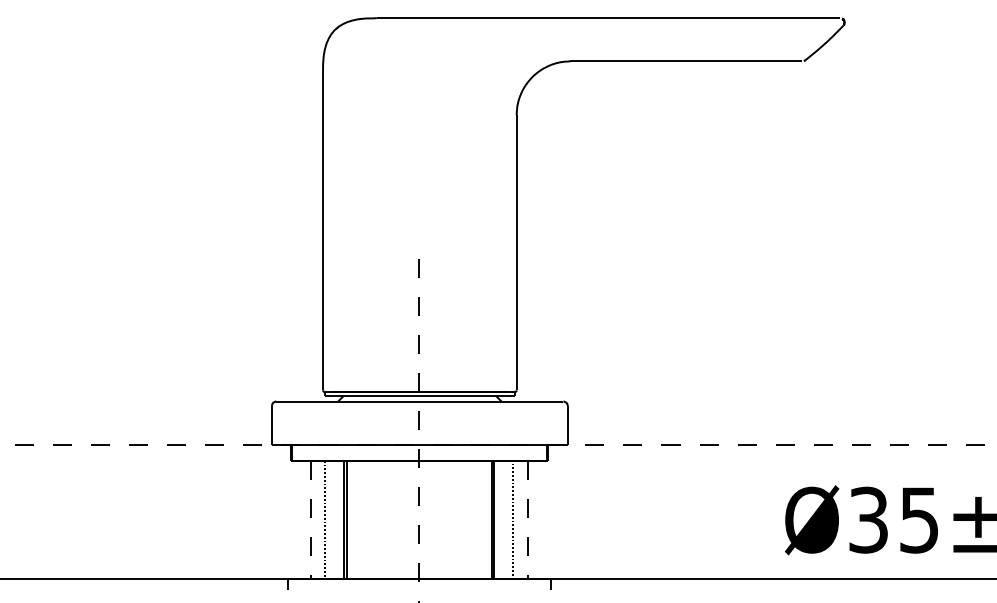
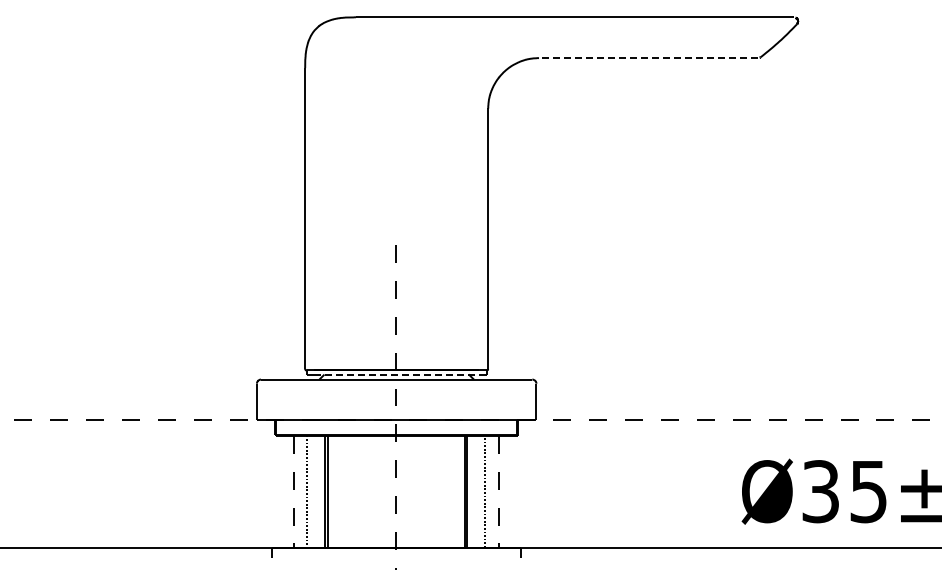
line: (686, 61) -> (648, 58), solid -> dashed
line: (419, 396) -> (396, 374), solid -> dashed

